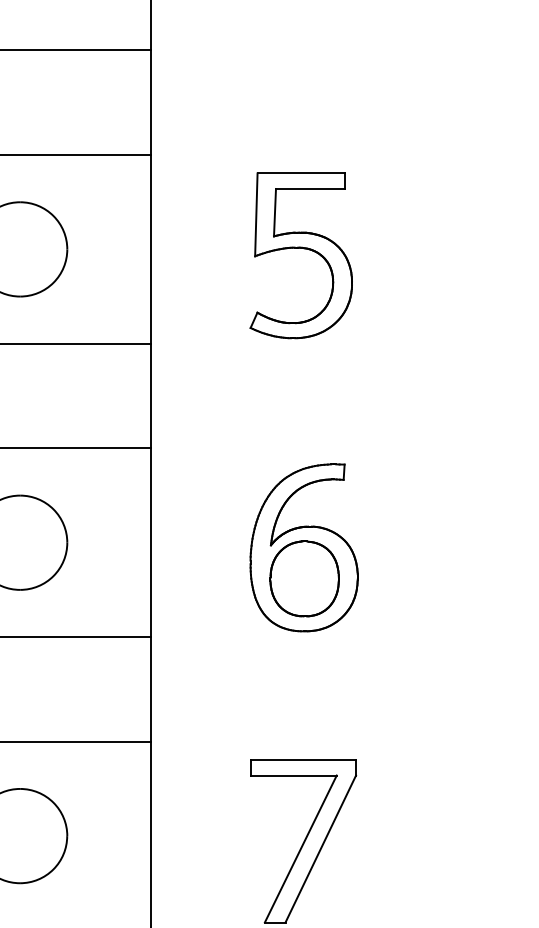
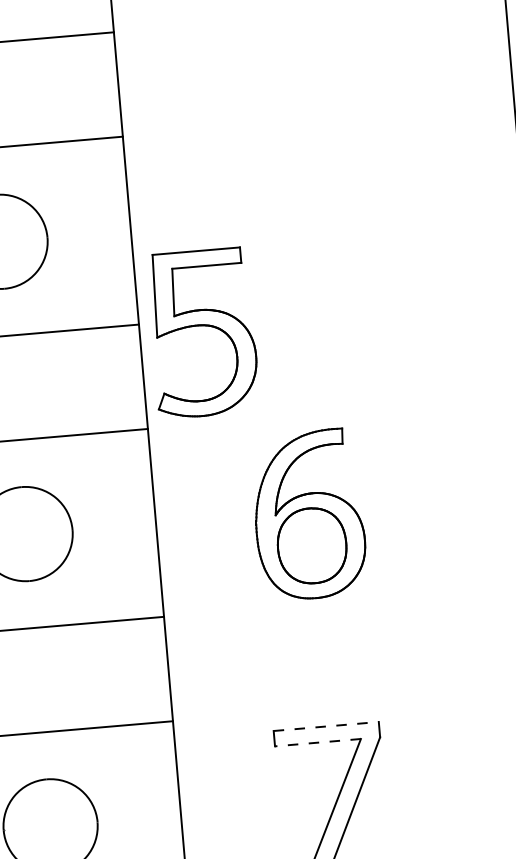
part: (300, 248) -> (201, 326), moved
line: (303, 760) -> (326, 726), solid -> dashed
line: (293, 775) -> (317, 742), solid -> dashed

